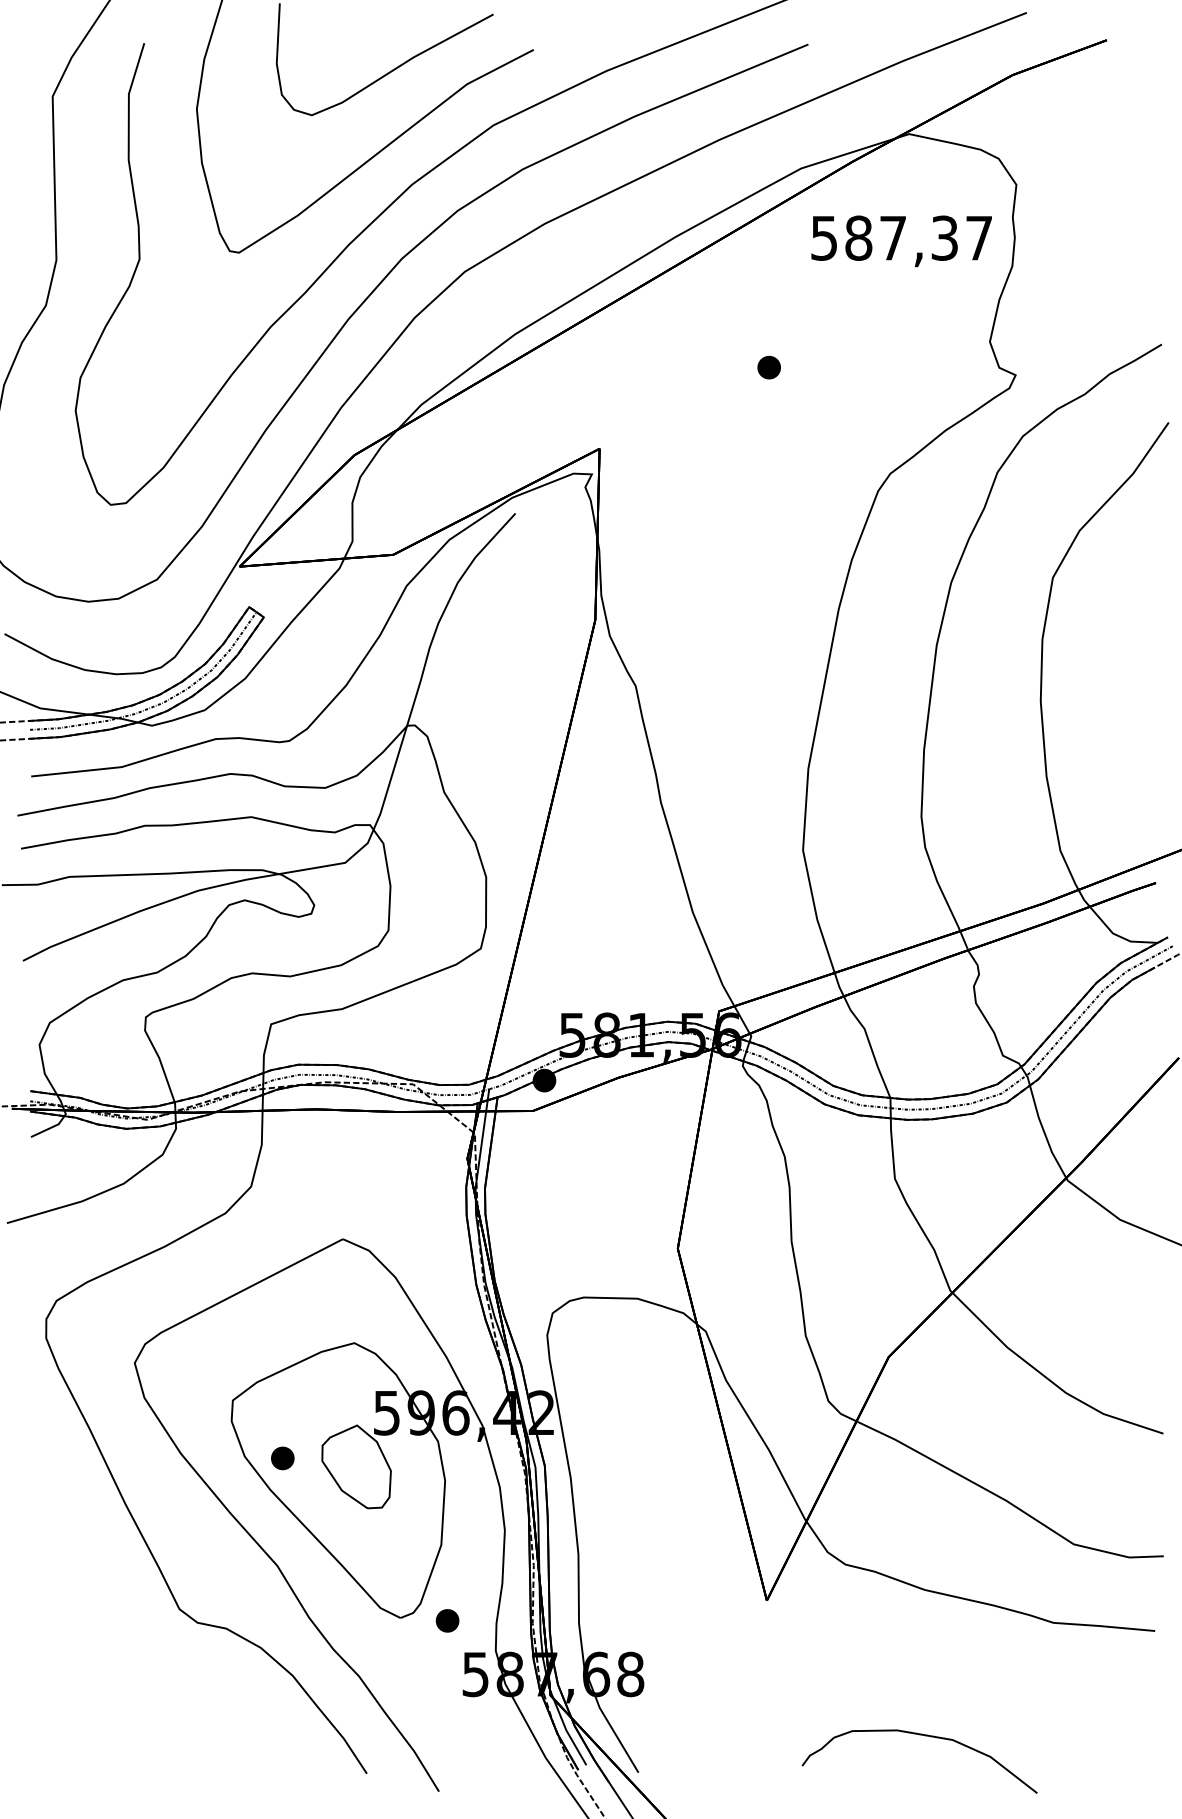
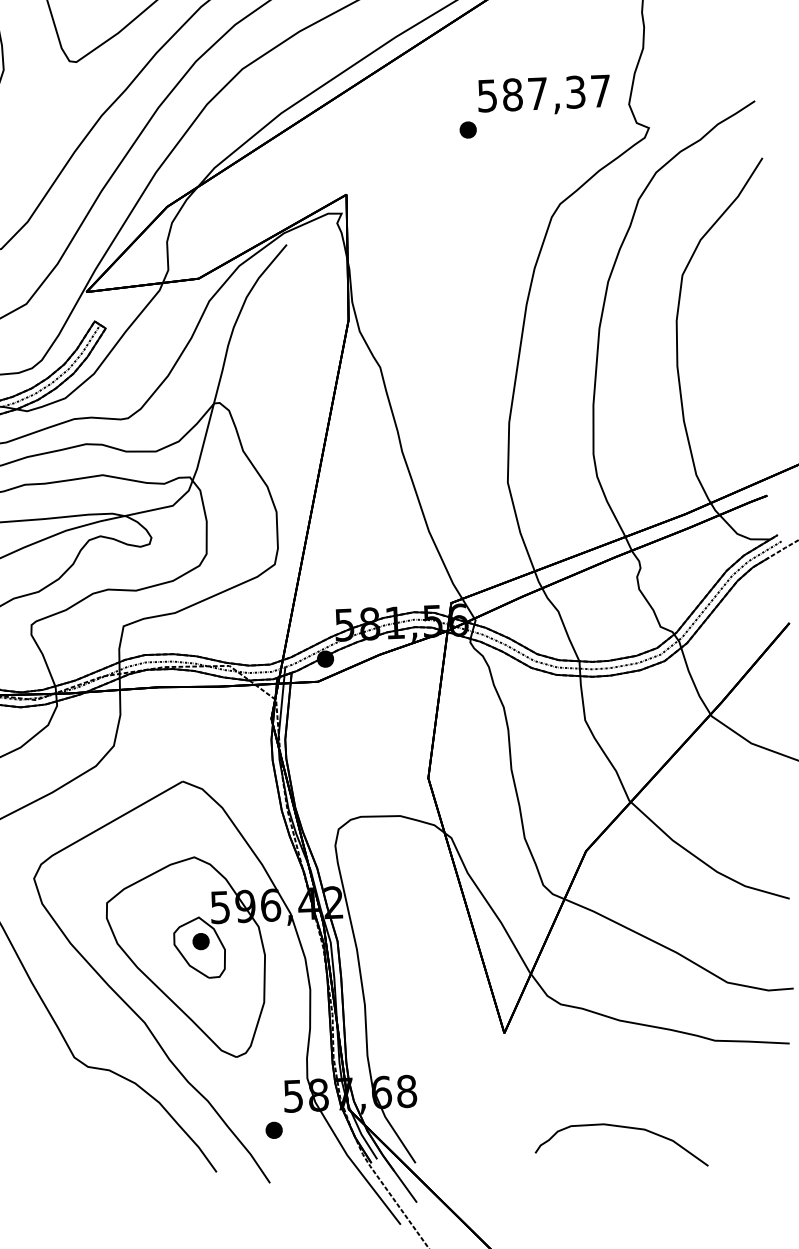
text: (901, 241) -> (544, 95), moved
part: (282, 1458) -> (200, 941), moved
part: (447, 1620) -> (274, 1130), moved

